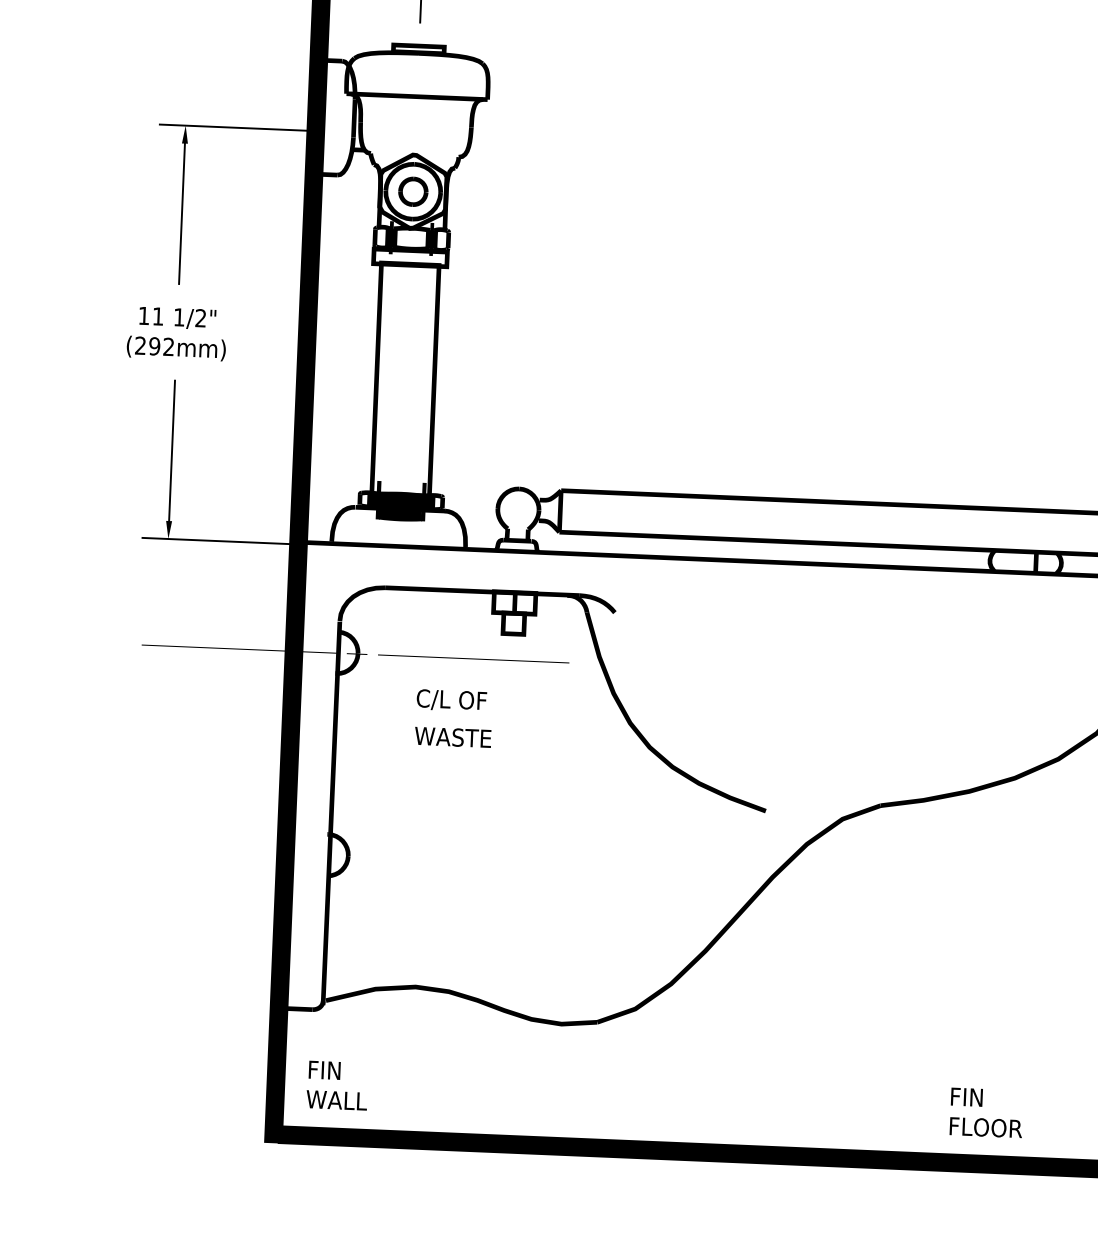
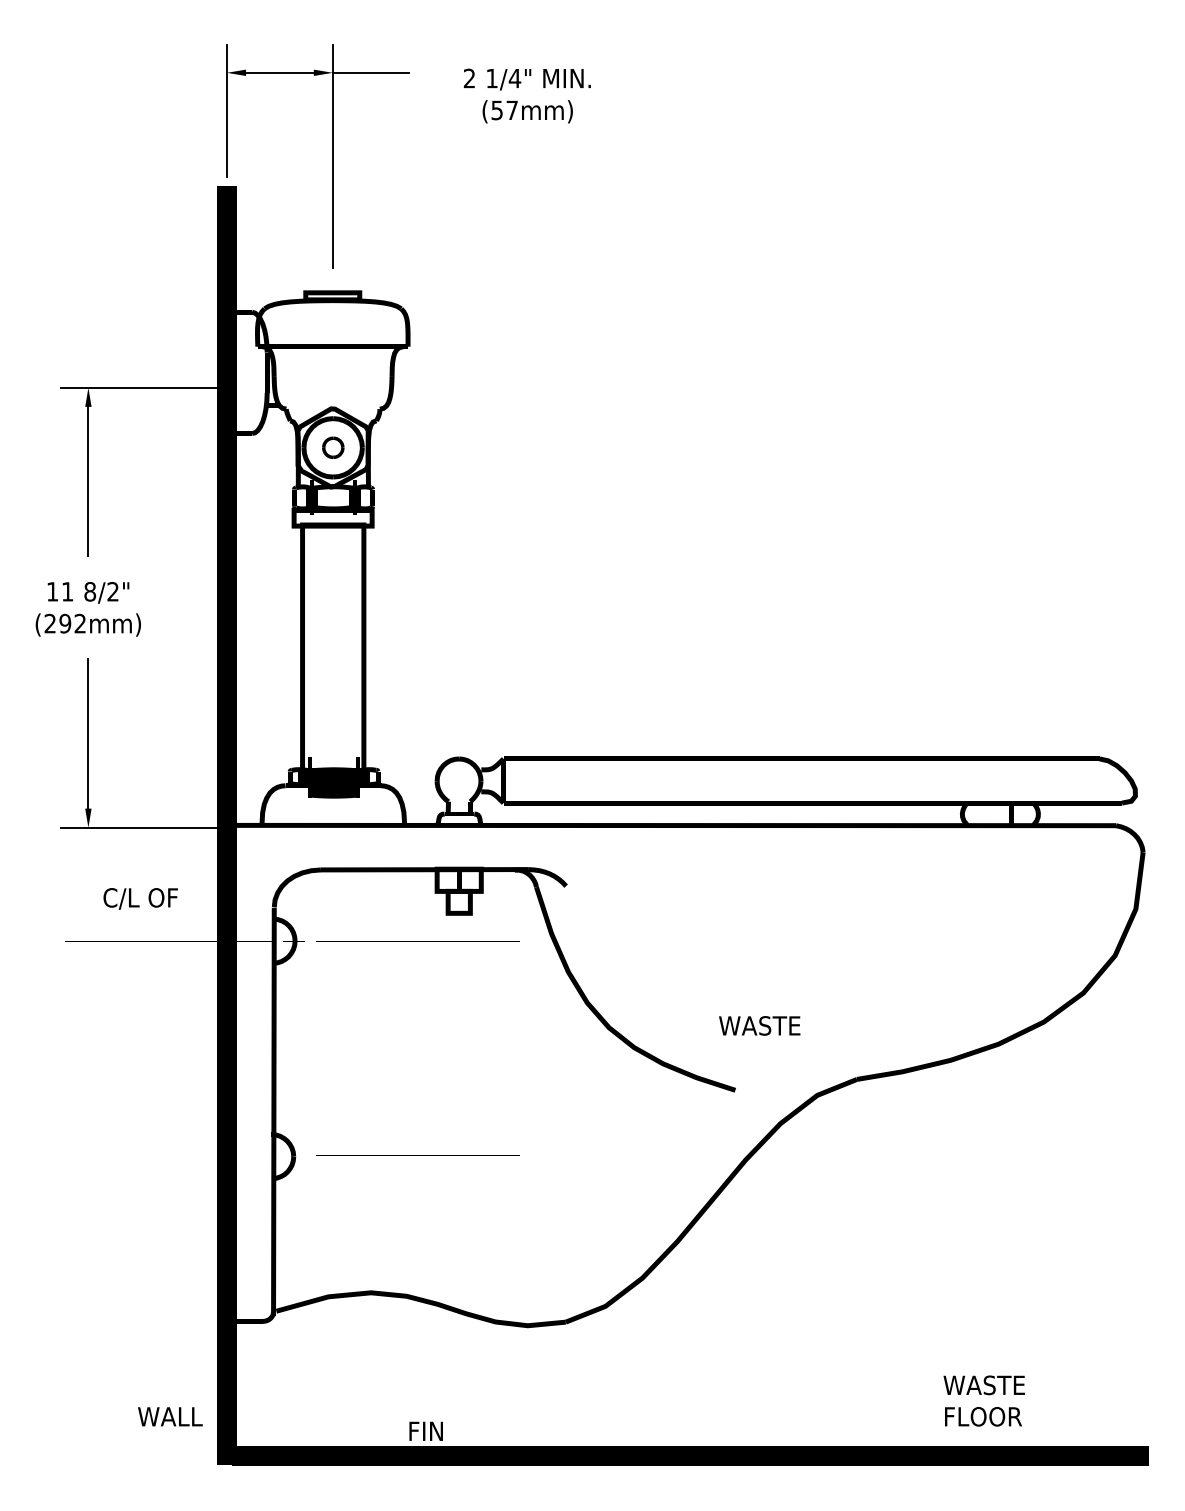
part: (413, 191) -> (333, 447), size x0.7
text: (179, 317) -> (90, 591), 1/2" -> 8/2"
text: (451, 700) -> (140, 898), moved
text: (452, 737) -> (759, 1025), moved
line: (464, 859) -> (417, 1155), added
text: (324, 1069) -> (425, 1430), moved
text: (987, 1098) -> (983, 1385), FIN -> WASTE
text: (336, 1100) -> (170, 1416), moved

